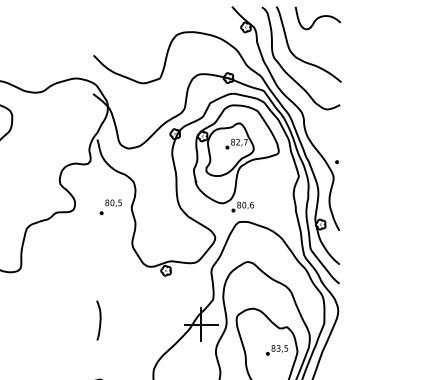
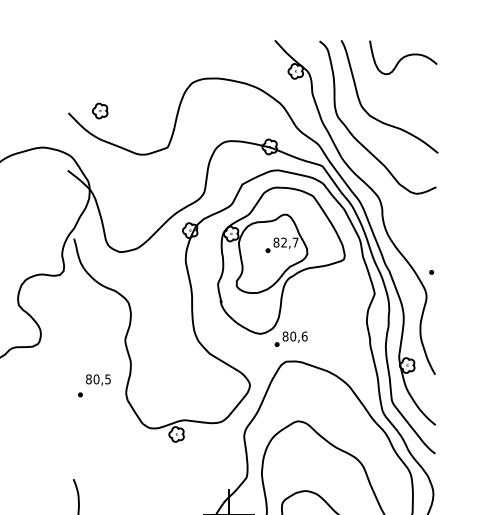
part: (114, 53) -> (99, 110), added
part: (110, 207) -> (93, 386), moved

